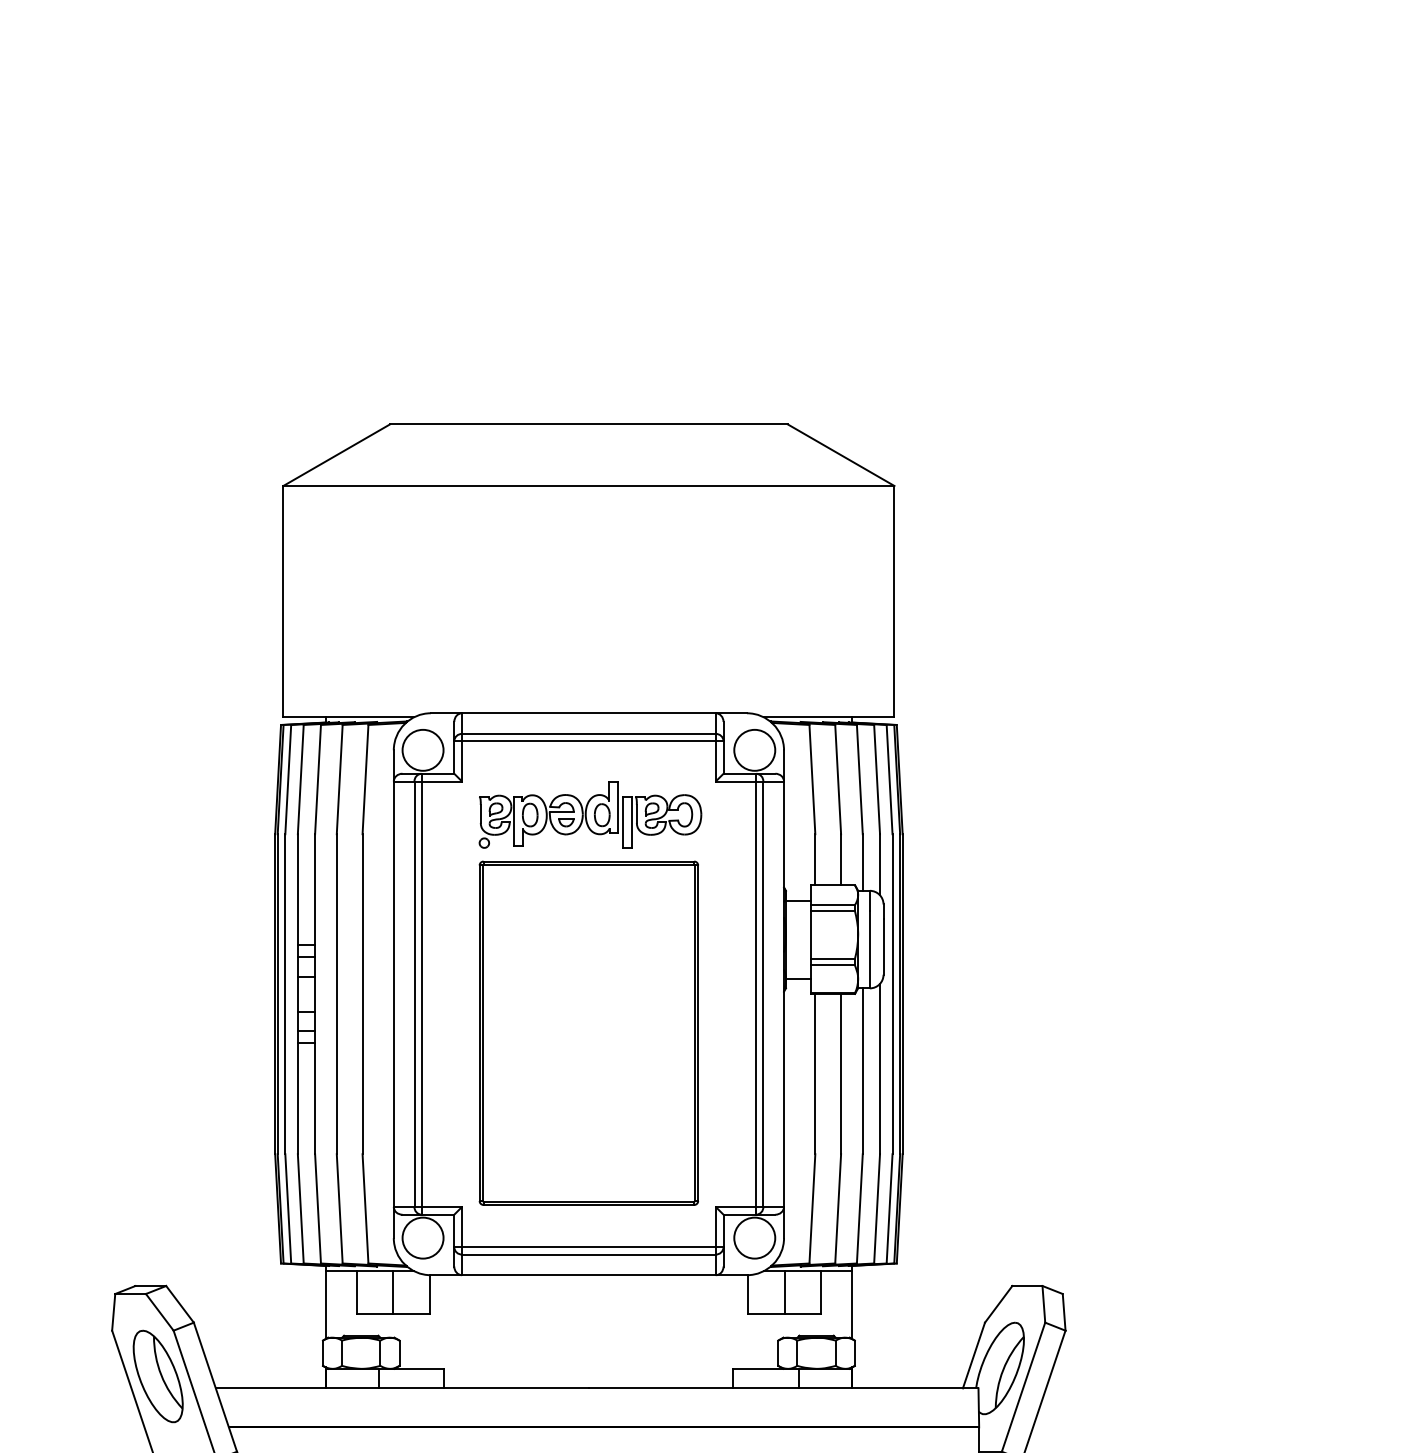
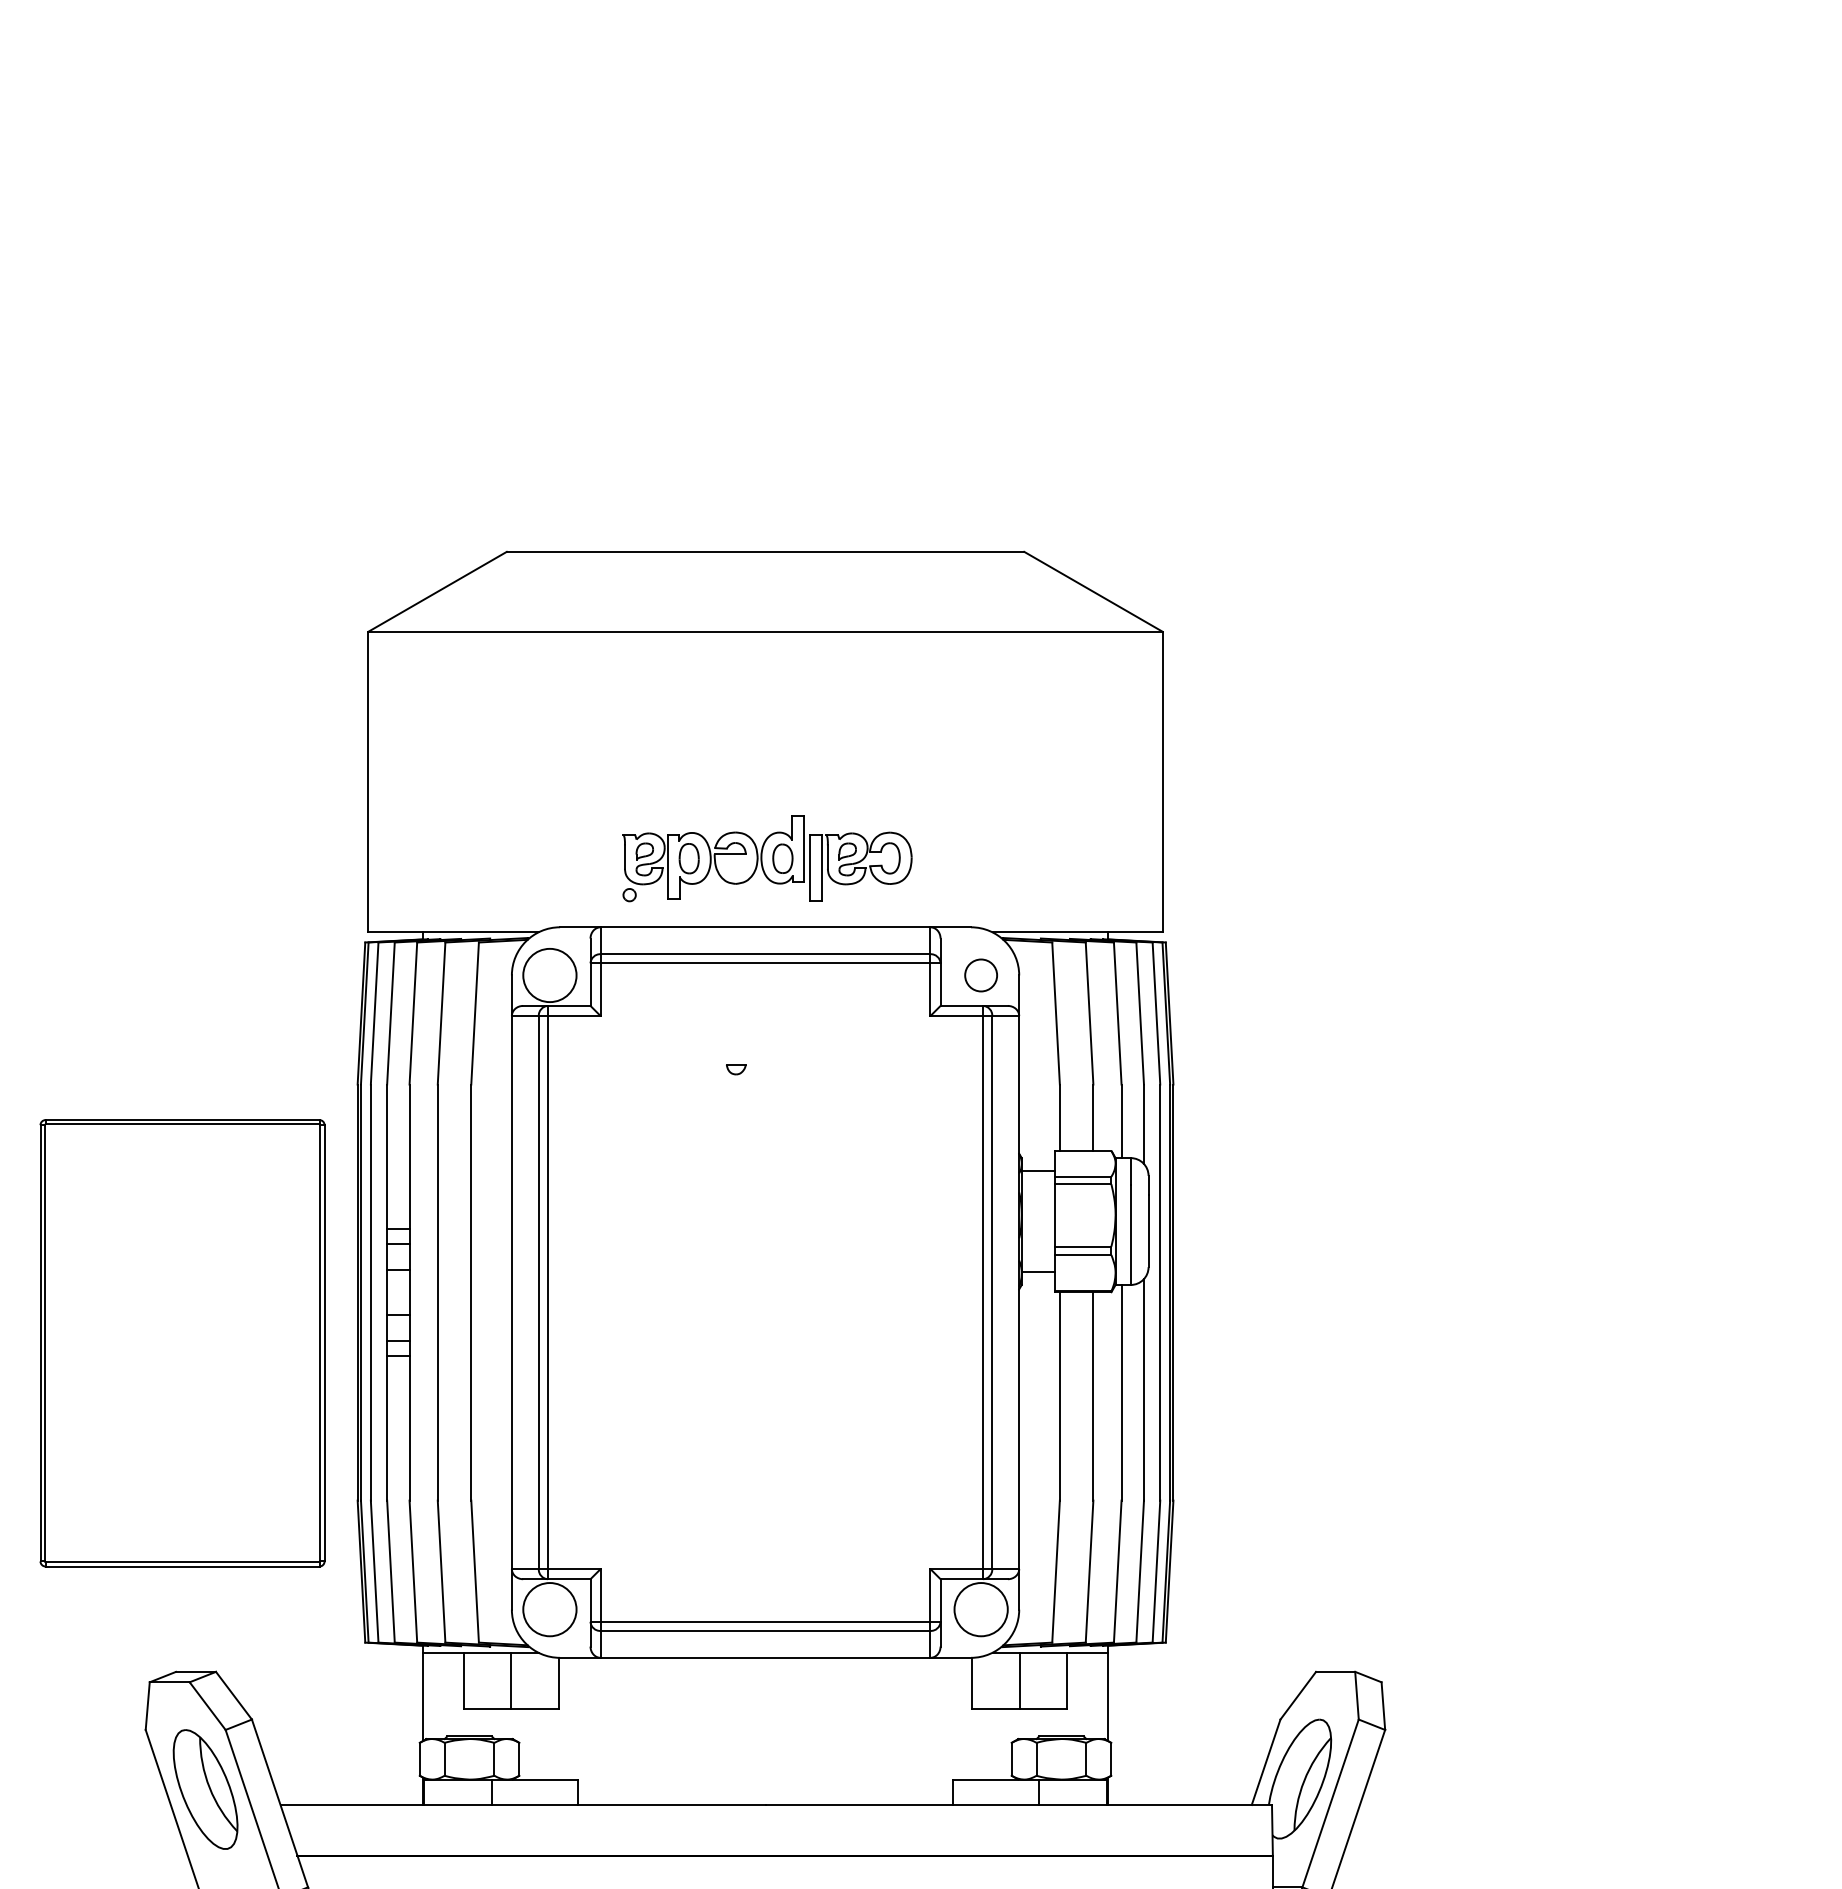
circle: (754, 750) -> (980, 975), size x0.6
part: (590, 814) -> (767, 858), moved
part: (588, 1033) -> (182, 1343), moved

